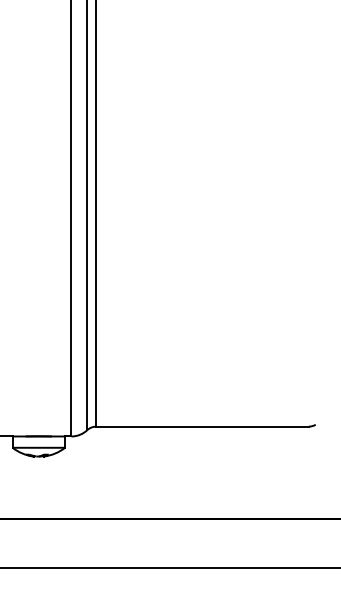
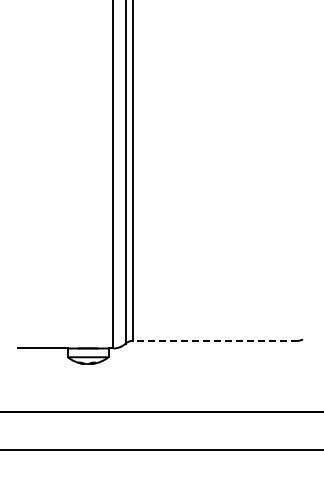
line: (202, 426) -> (215, 340), solid -> dashed

